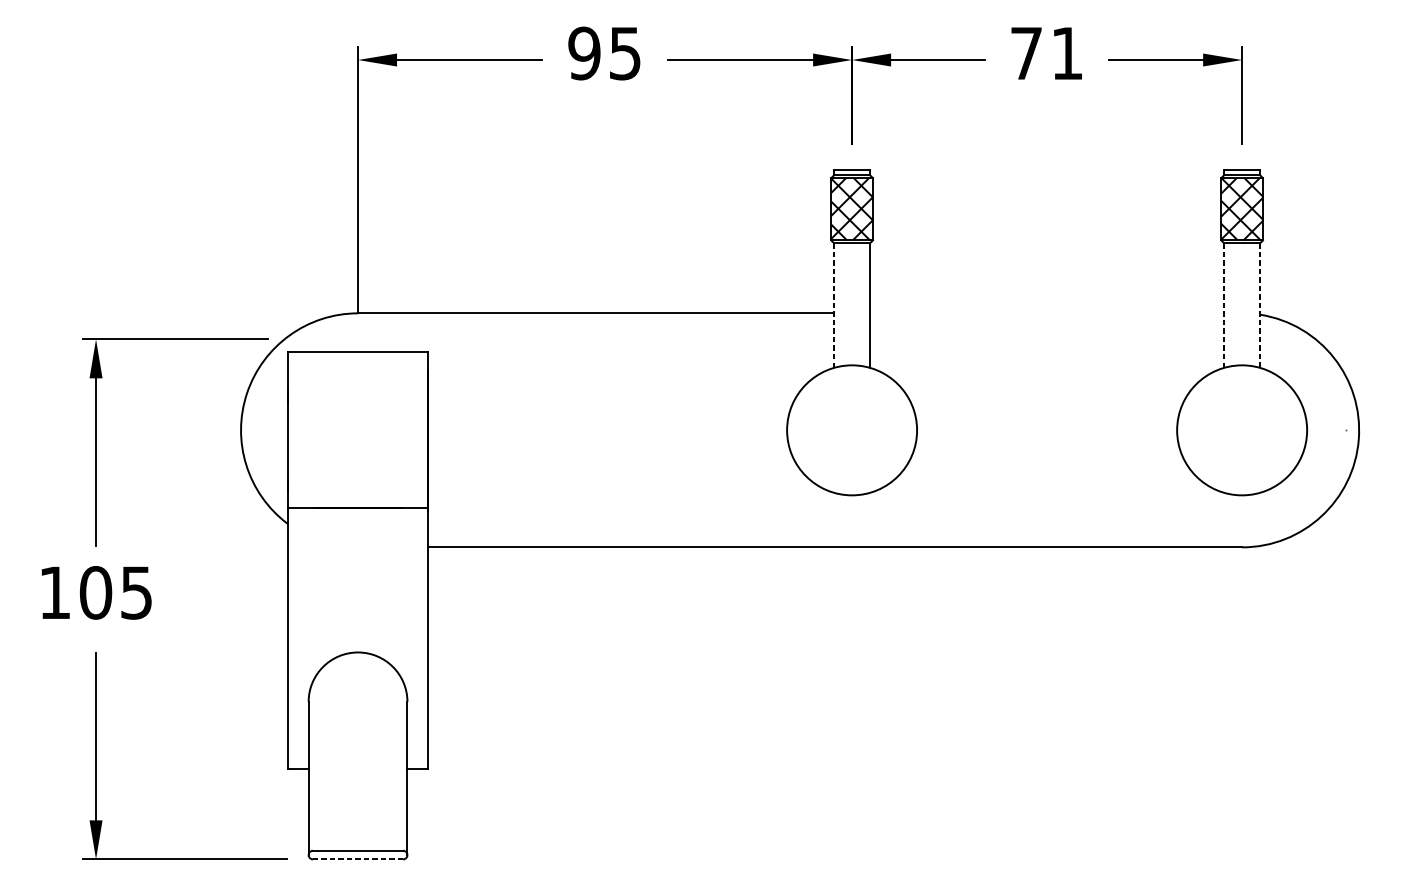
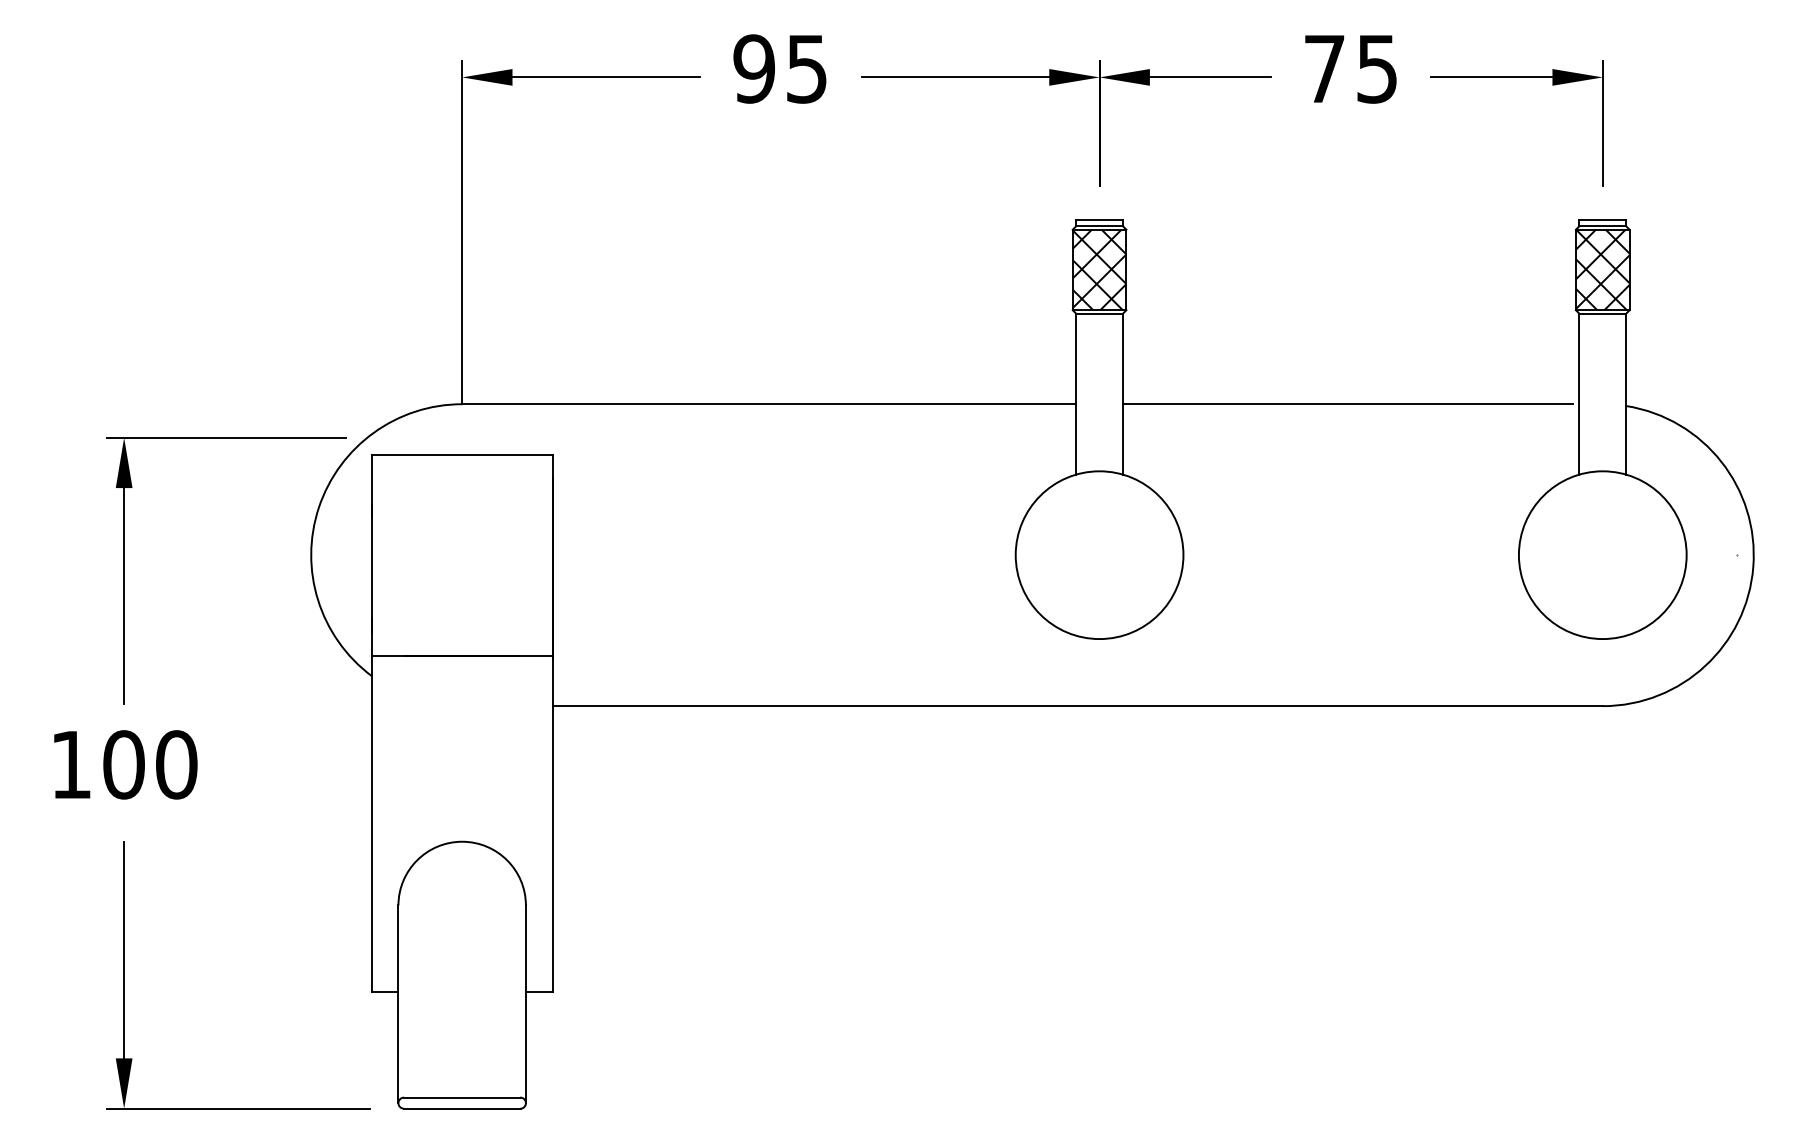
text: (1066, 53) -> (1376, 69), 71 -> 75
line: (834, 305) -> (1076, 394), dashed -> solid
line: (1224, 305) -> (1579, 394), dashed -> solid
line: (1260, 305) -> (1626, 394), dashed -> solid
line: (1044, 313) -> (1347, 404), added
text: (136, 592) -> (176, 764), 105 -> 100
line: (357, 859) -> (461, 1108), dashed -> solid

